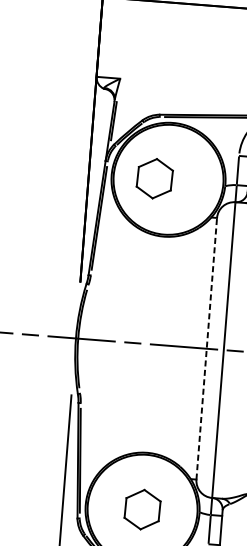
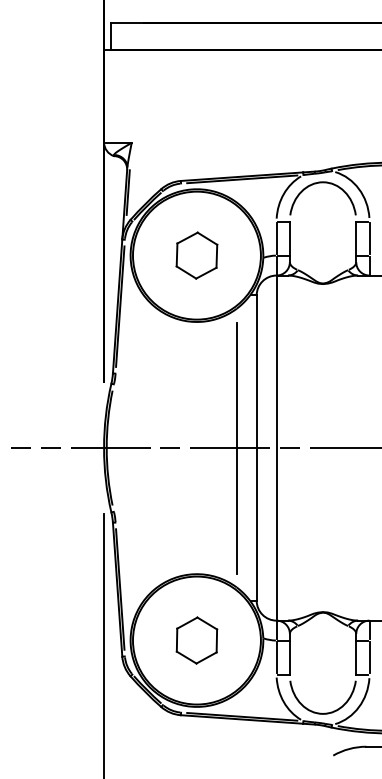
part: (154, 178) -> (196, 255), moved
line: (189, 346) -> (236, 447), added
line: (206, 349) -> (256, 448), dashed -> solid

